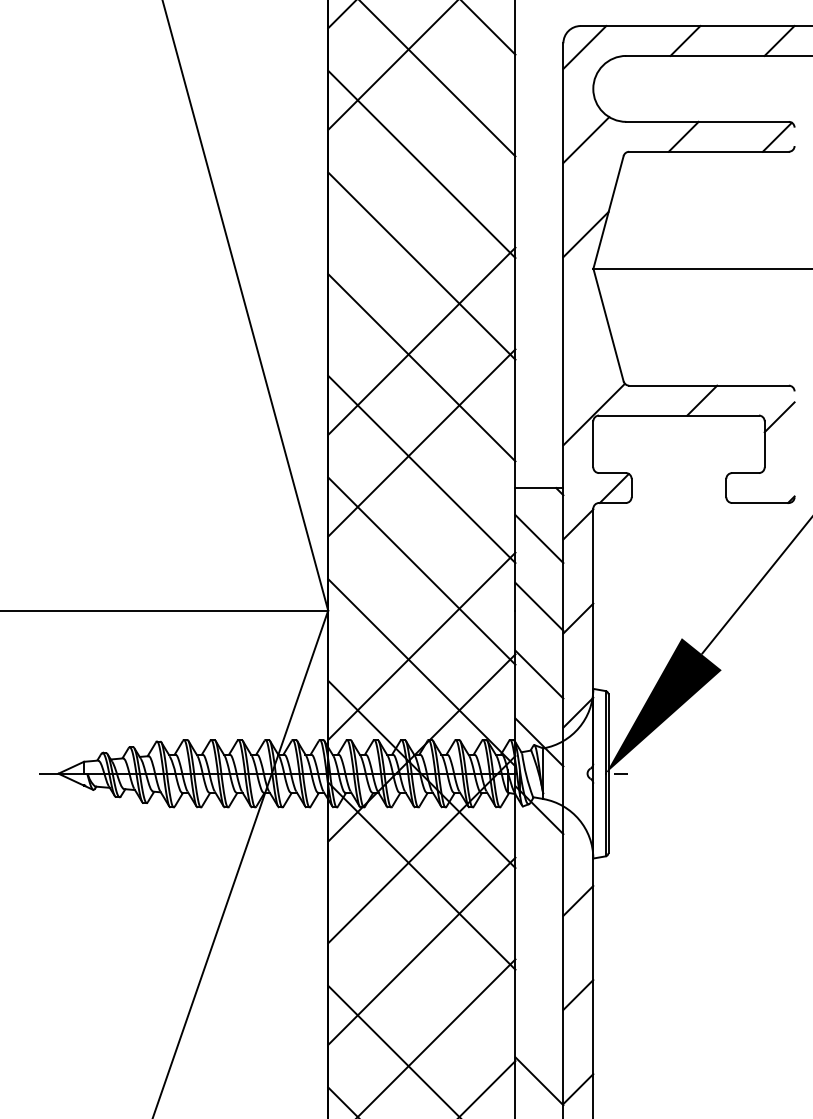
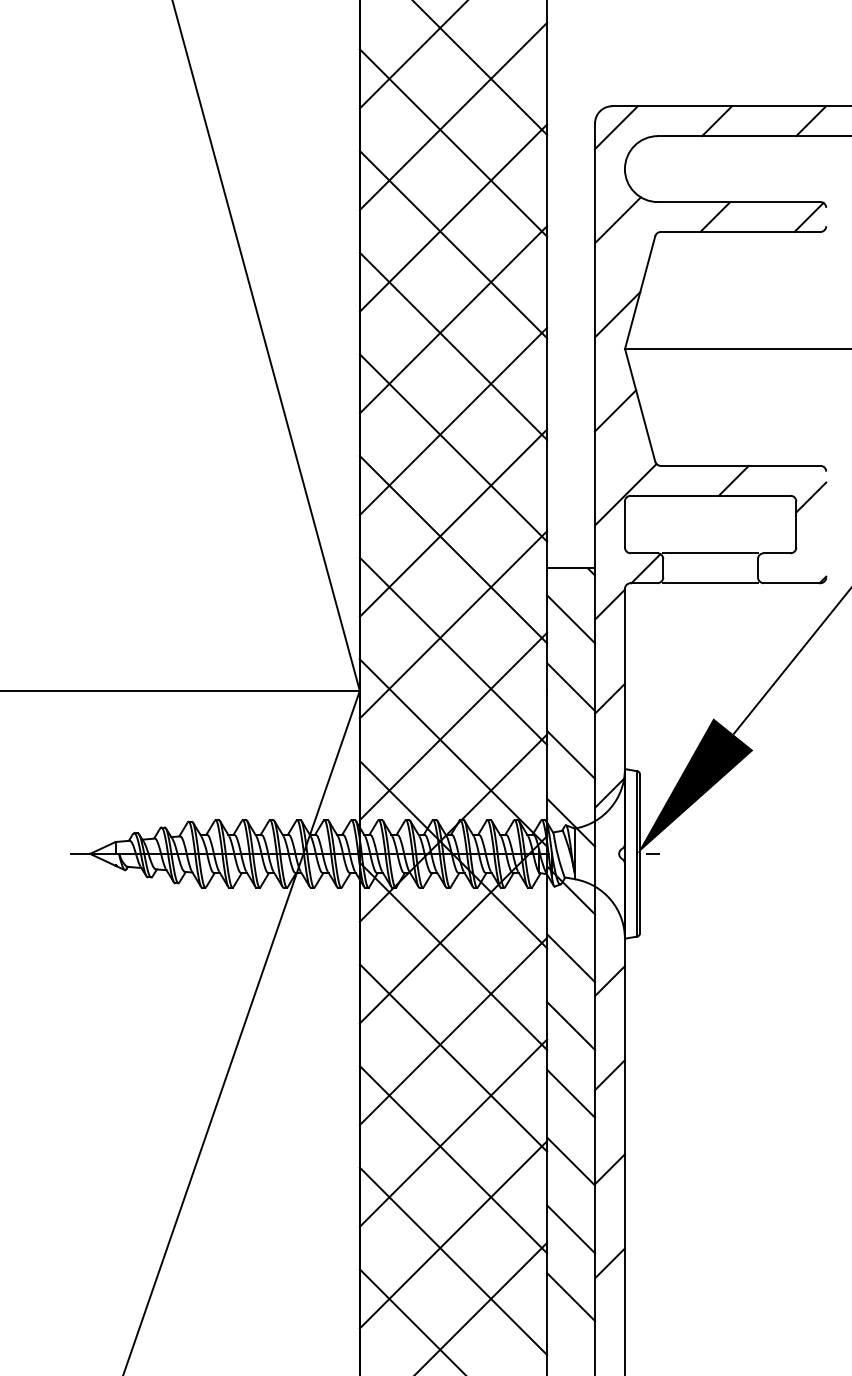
line: (421, 137) -> (453, 217), added
line: (421, 239) -> (453, 319), added
line: (583, 330) -> (615, 410), added
line: (678, 473) -> (710, 553), added
line: (678, 503) -> (710, 583), added
line: (421, 544) -> (453, 624), added
line: (539, 878) -> (571, 958), added
line: (539, 945) -> (571, 1025), added
line: (421, 977) -> (453, 1057), added
line: (539, 1013) -> (571, 1093), added

